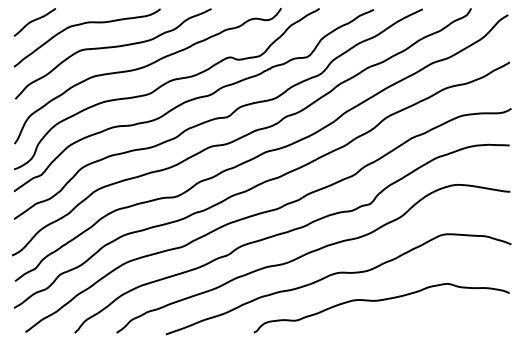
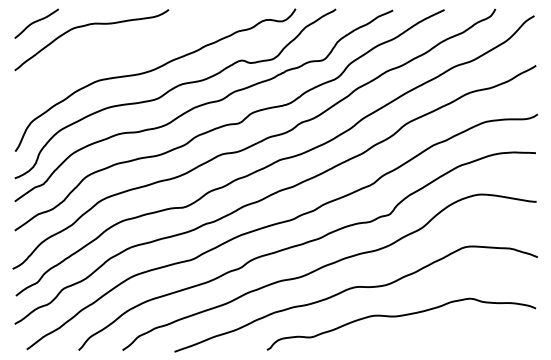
curve: (112, 47) -> (118, 50), removed

